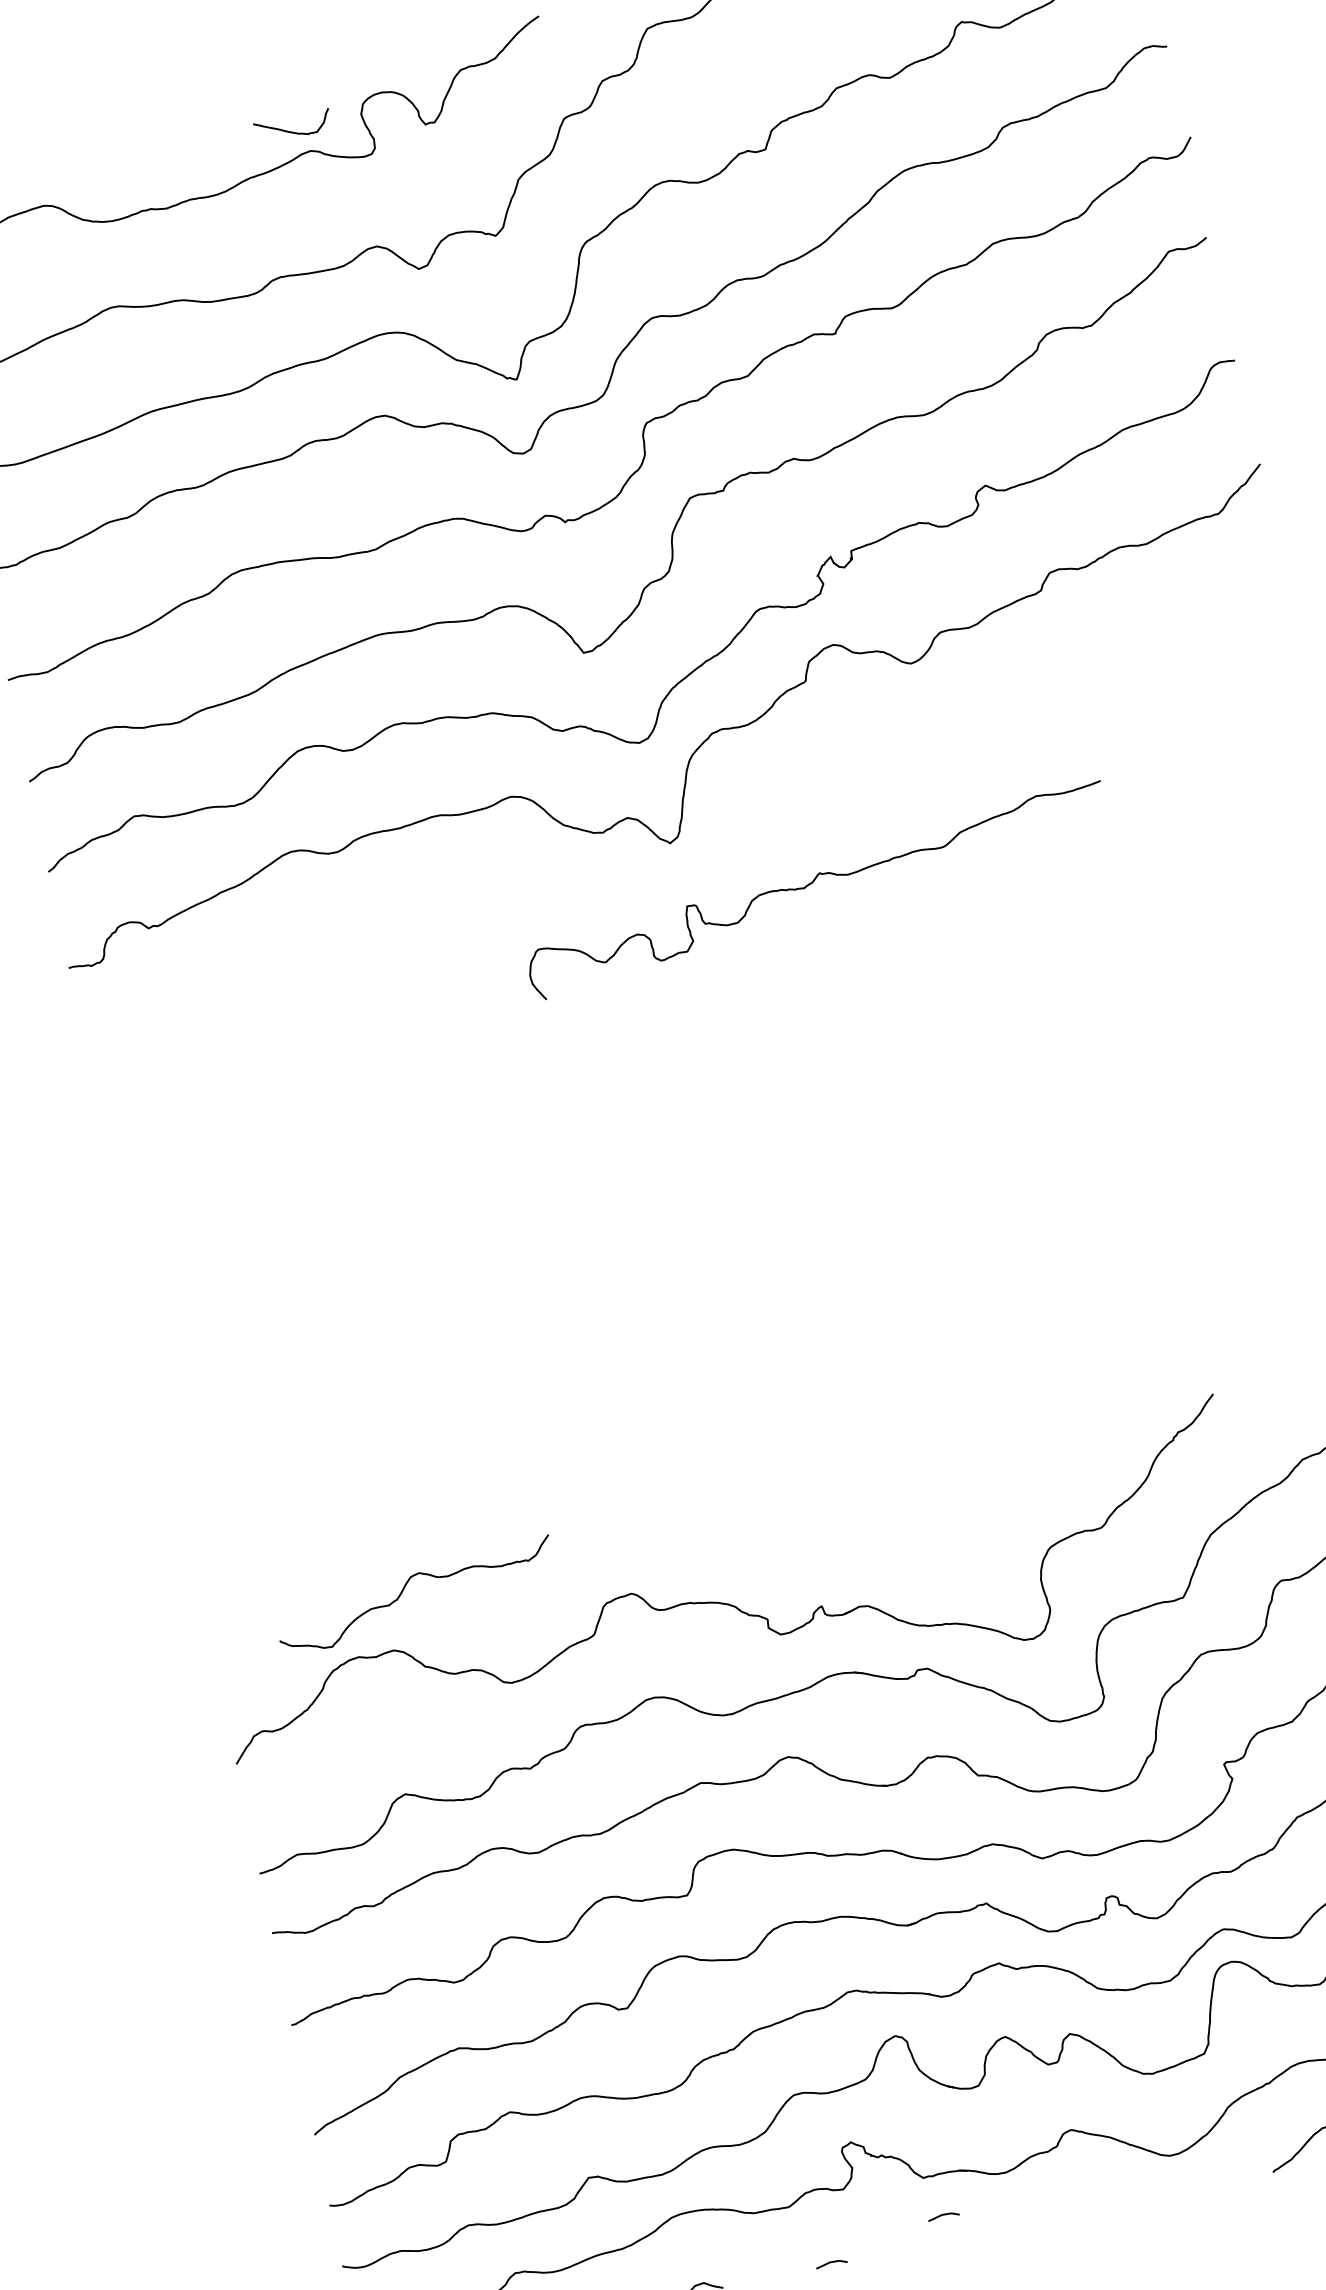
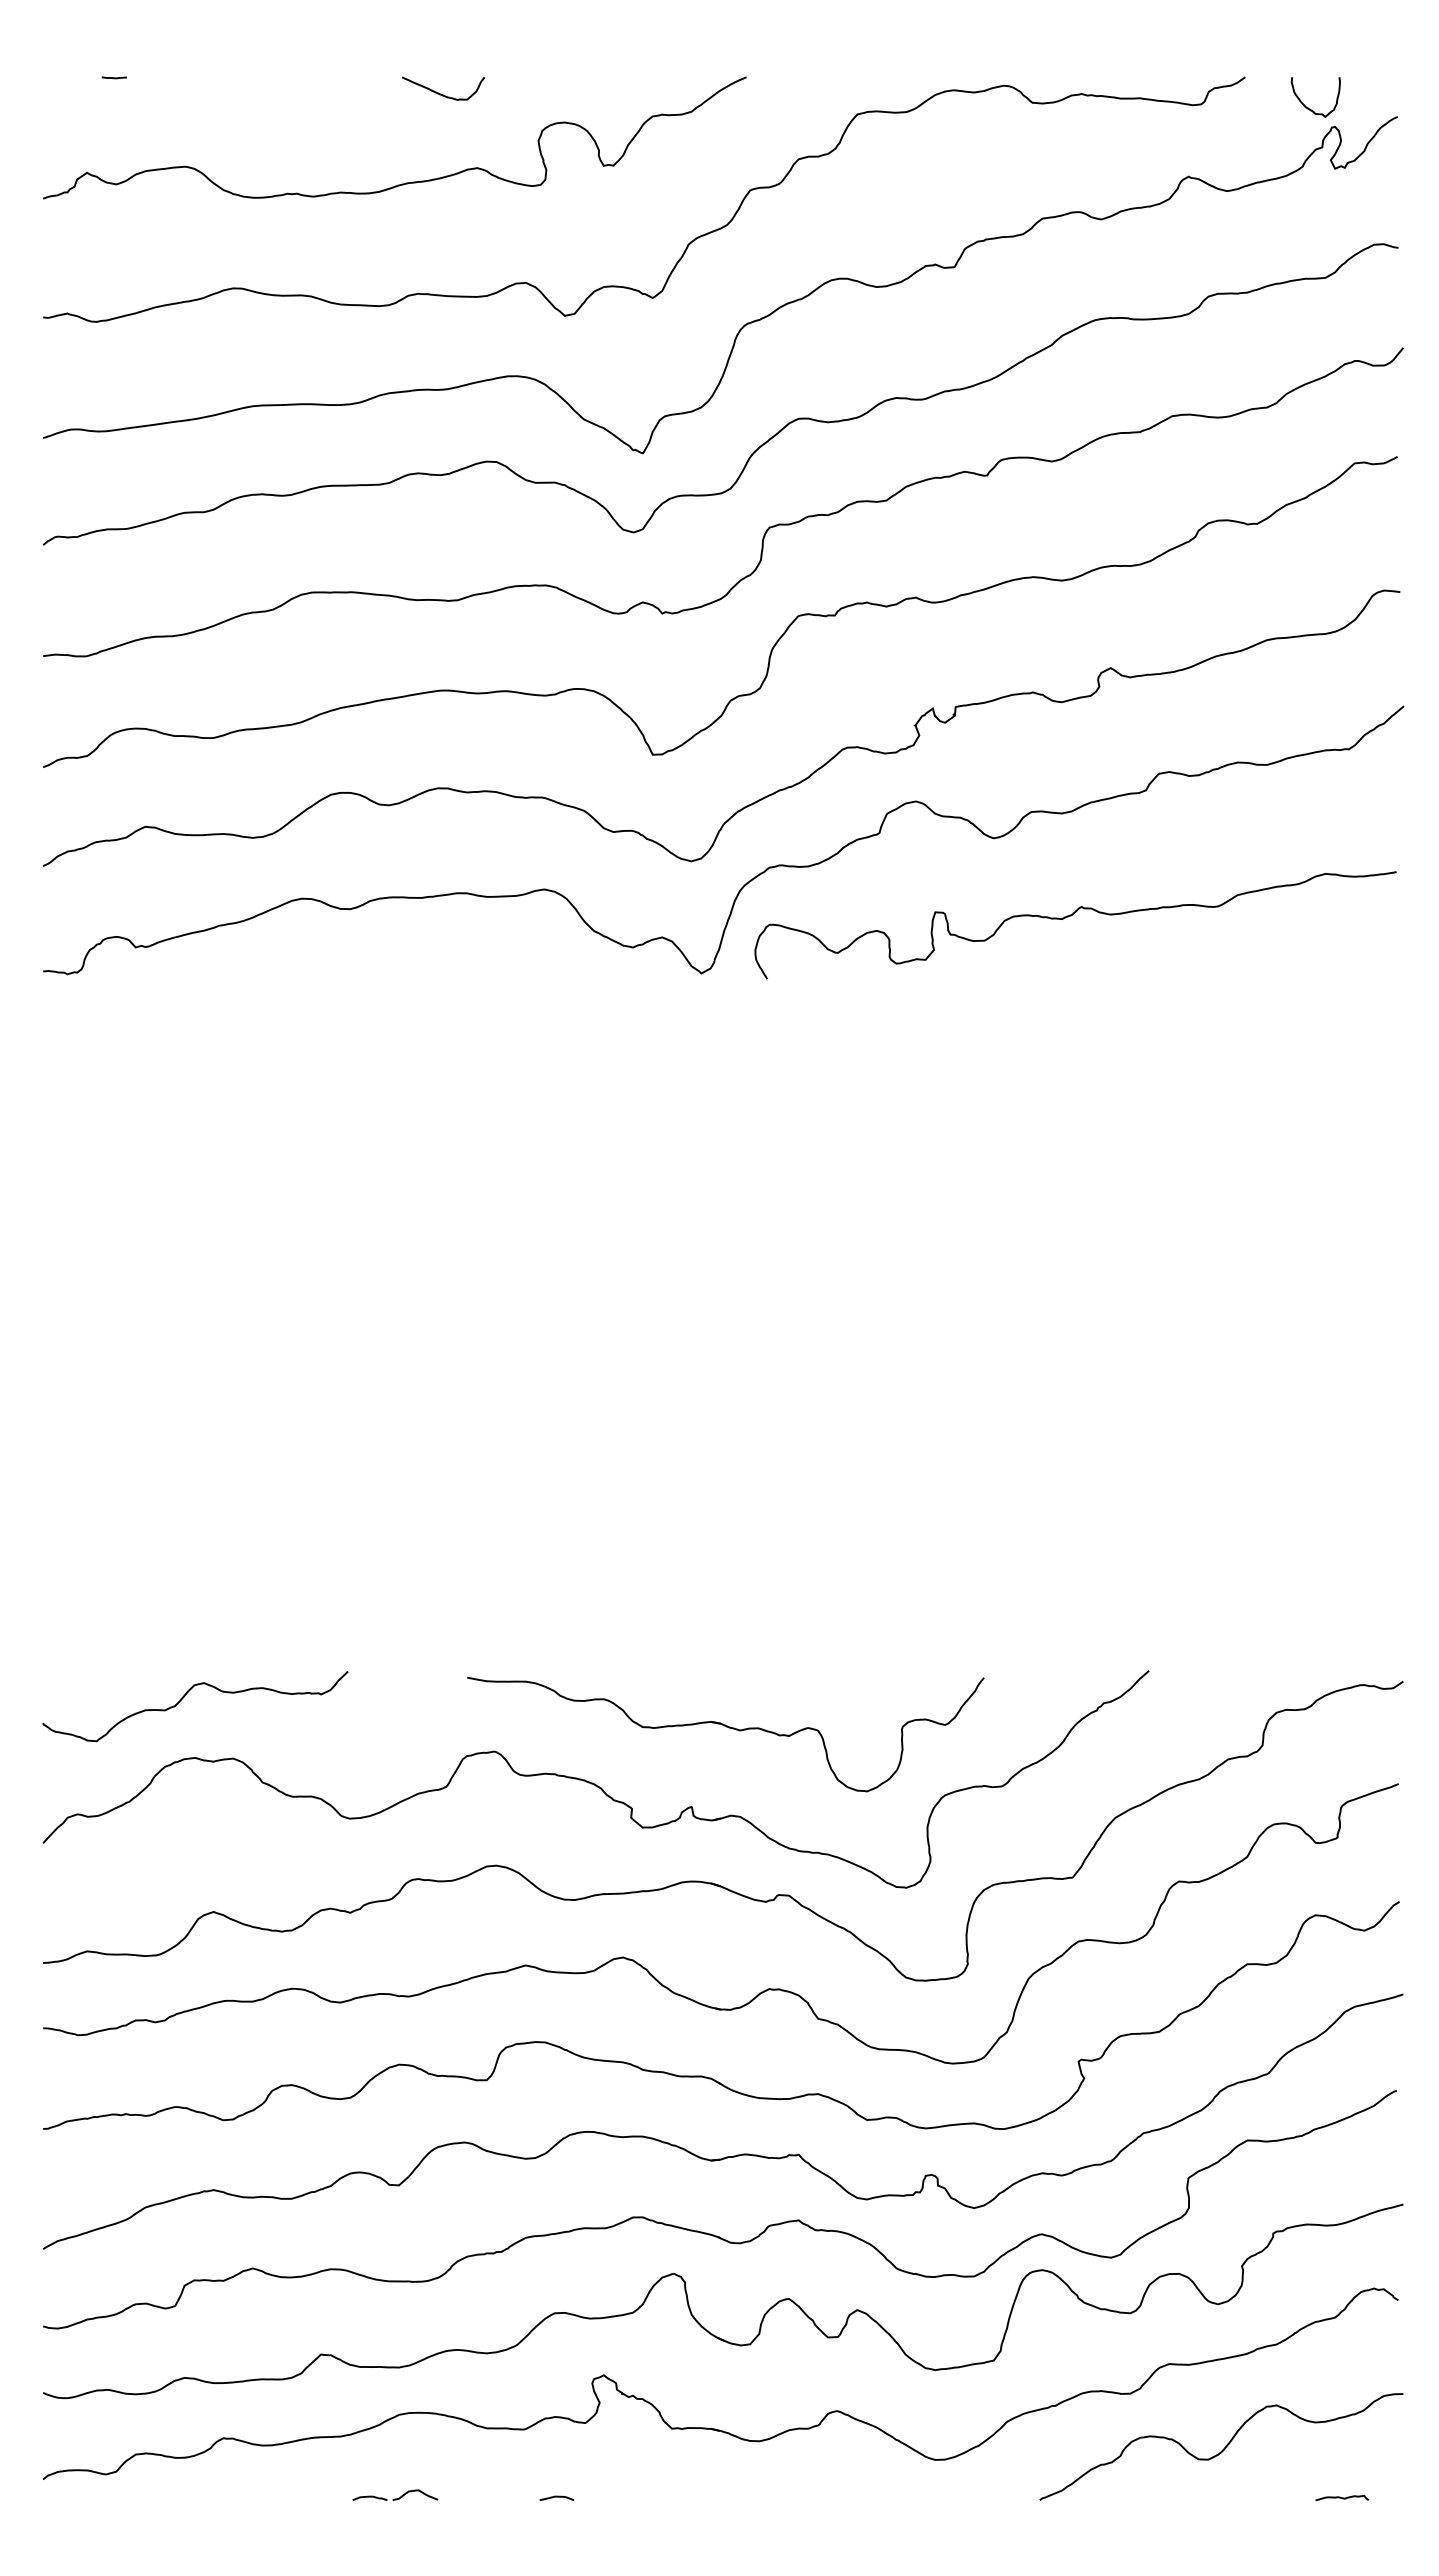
curve: (292, 131) -> (441, 93), moved
curve: (812, 883) -> (1071, 916), moved
part: (840, 1527) -> (728, 1728), added
curve: (404, 1588) -> (185, 1696), moved
curve: (943, 2215) -> (684, 2472), removed

